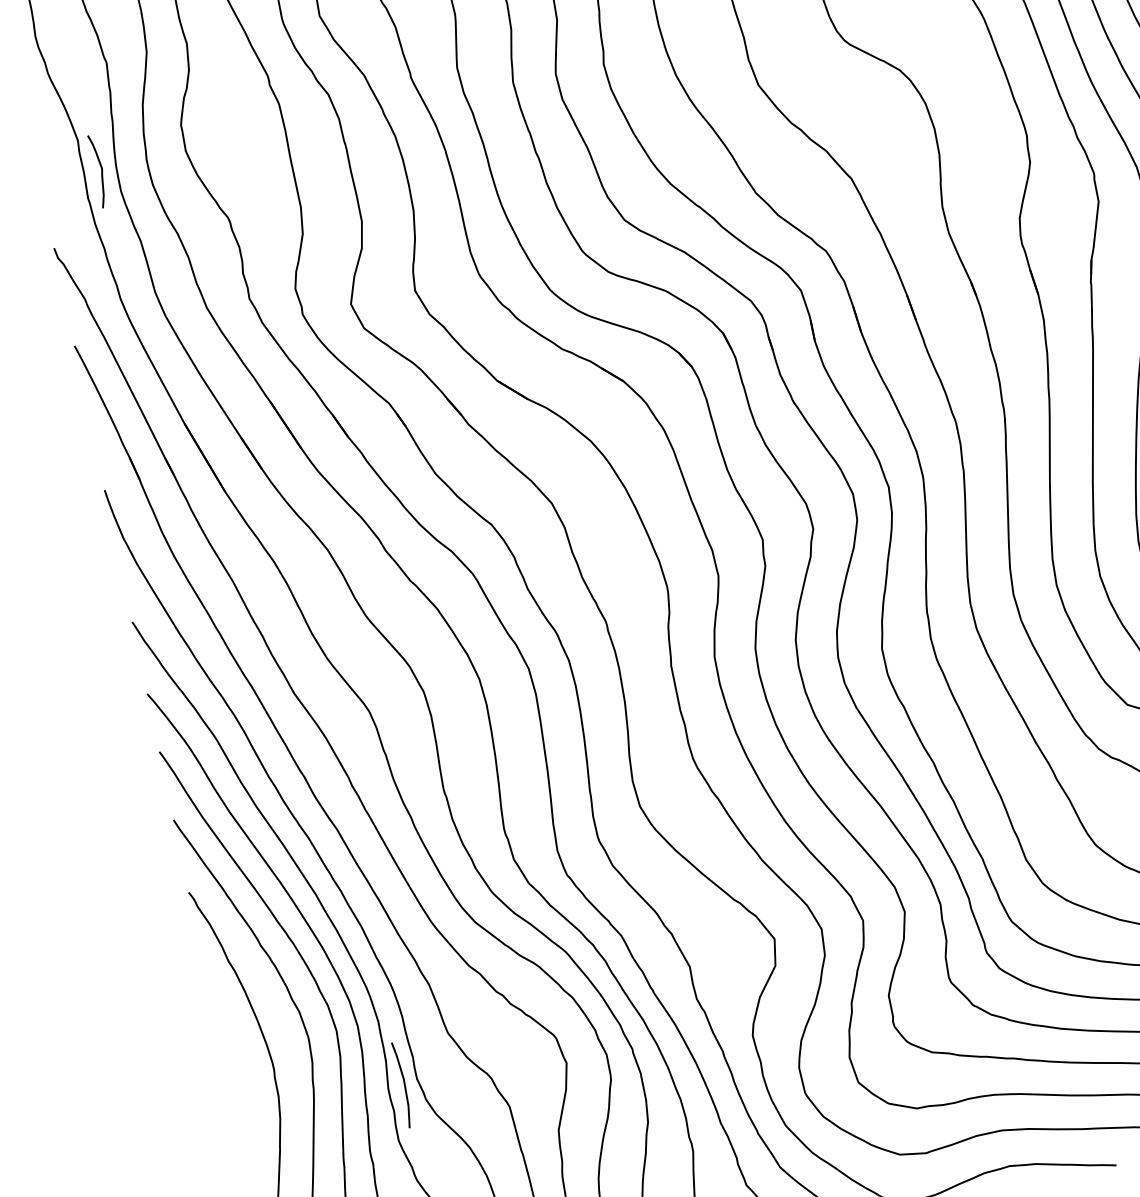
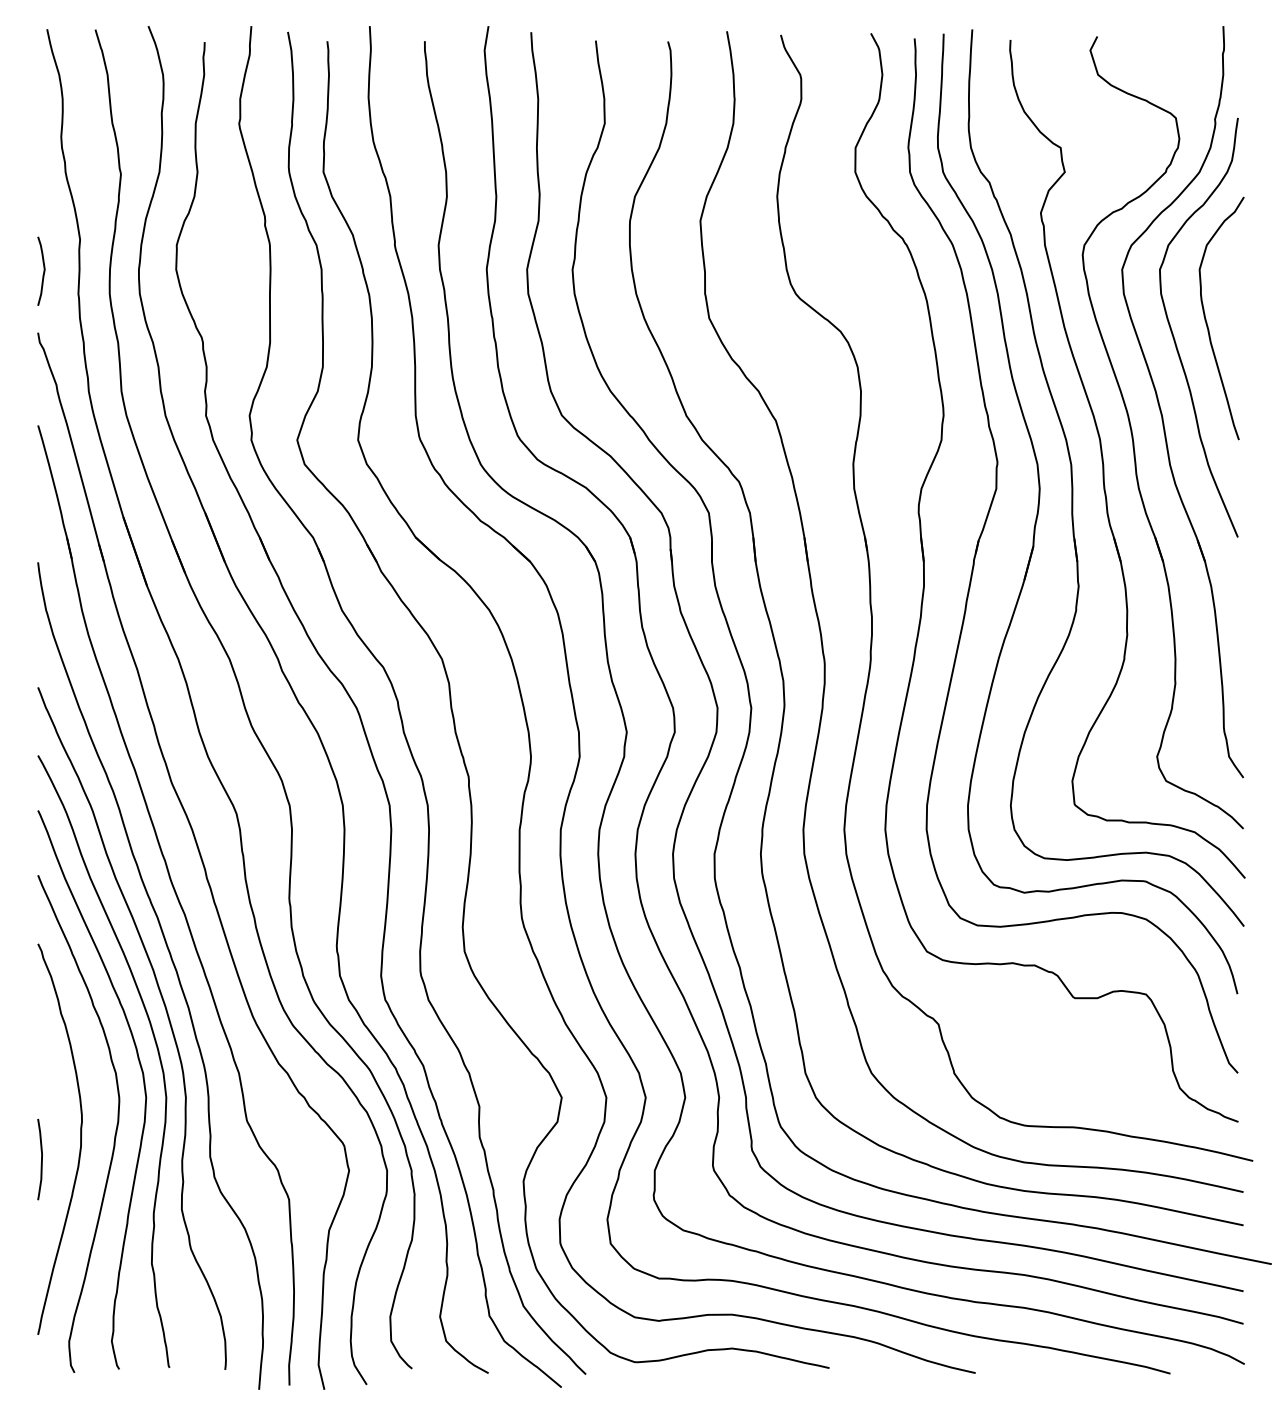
curve: (100, 169) -> (43, 270), moved
curve: (404, 1084) -> (41, 1159), moved

